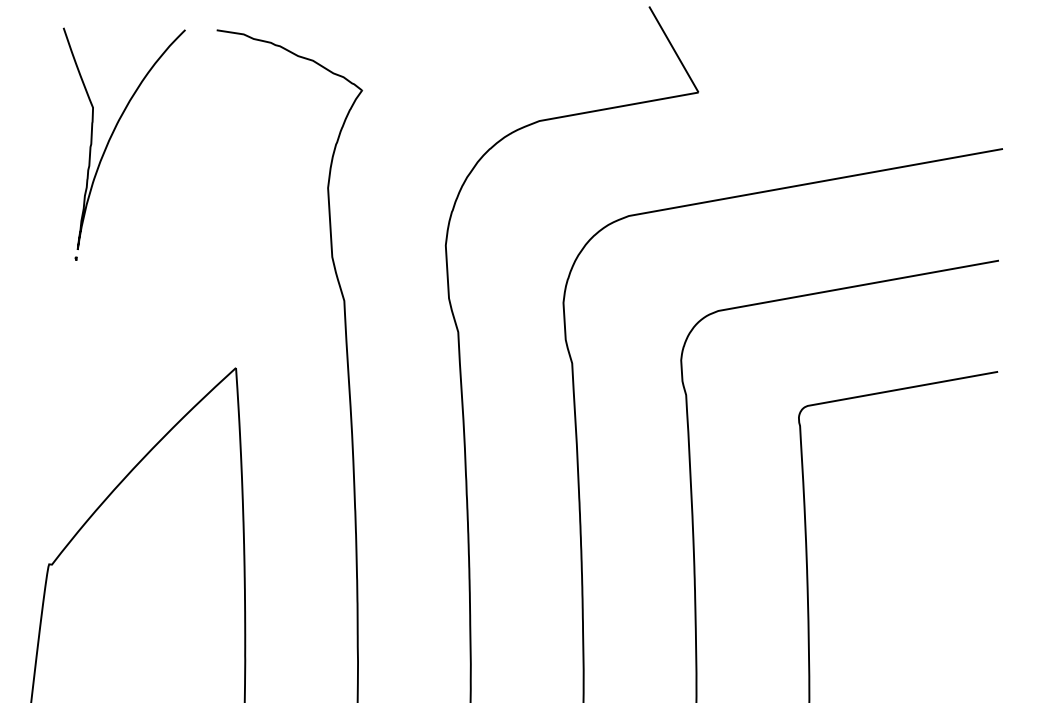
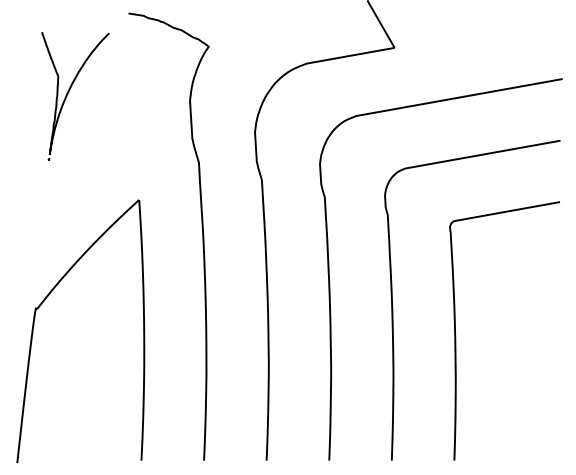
part: (113, 137) -> (69, 92), moved

